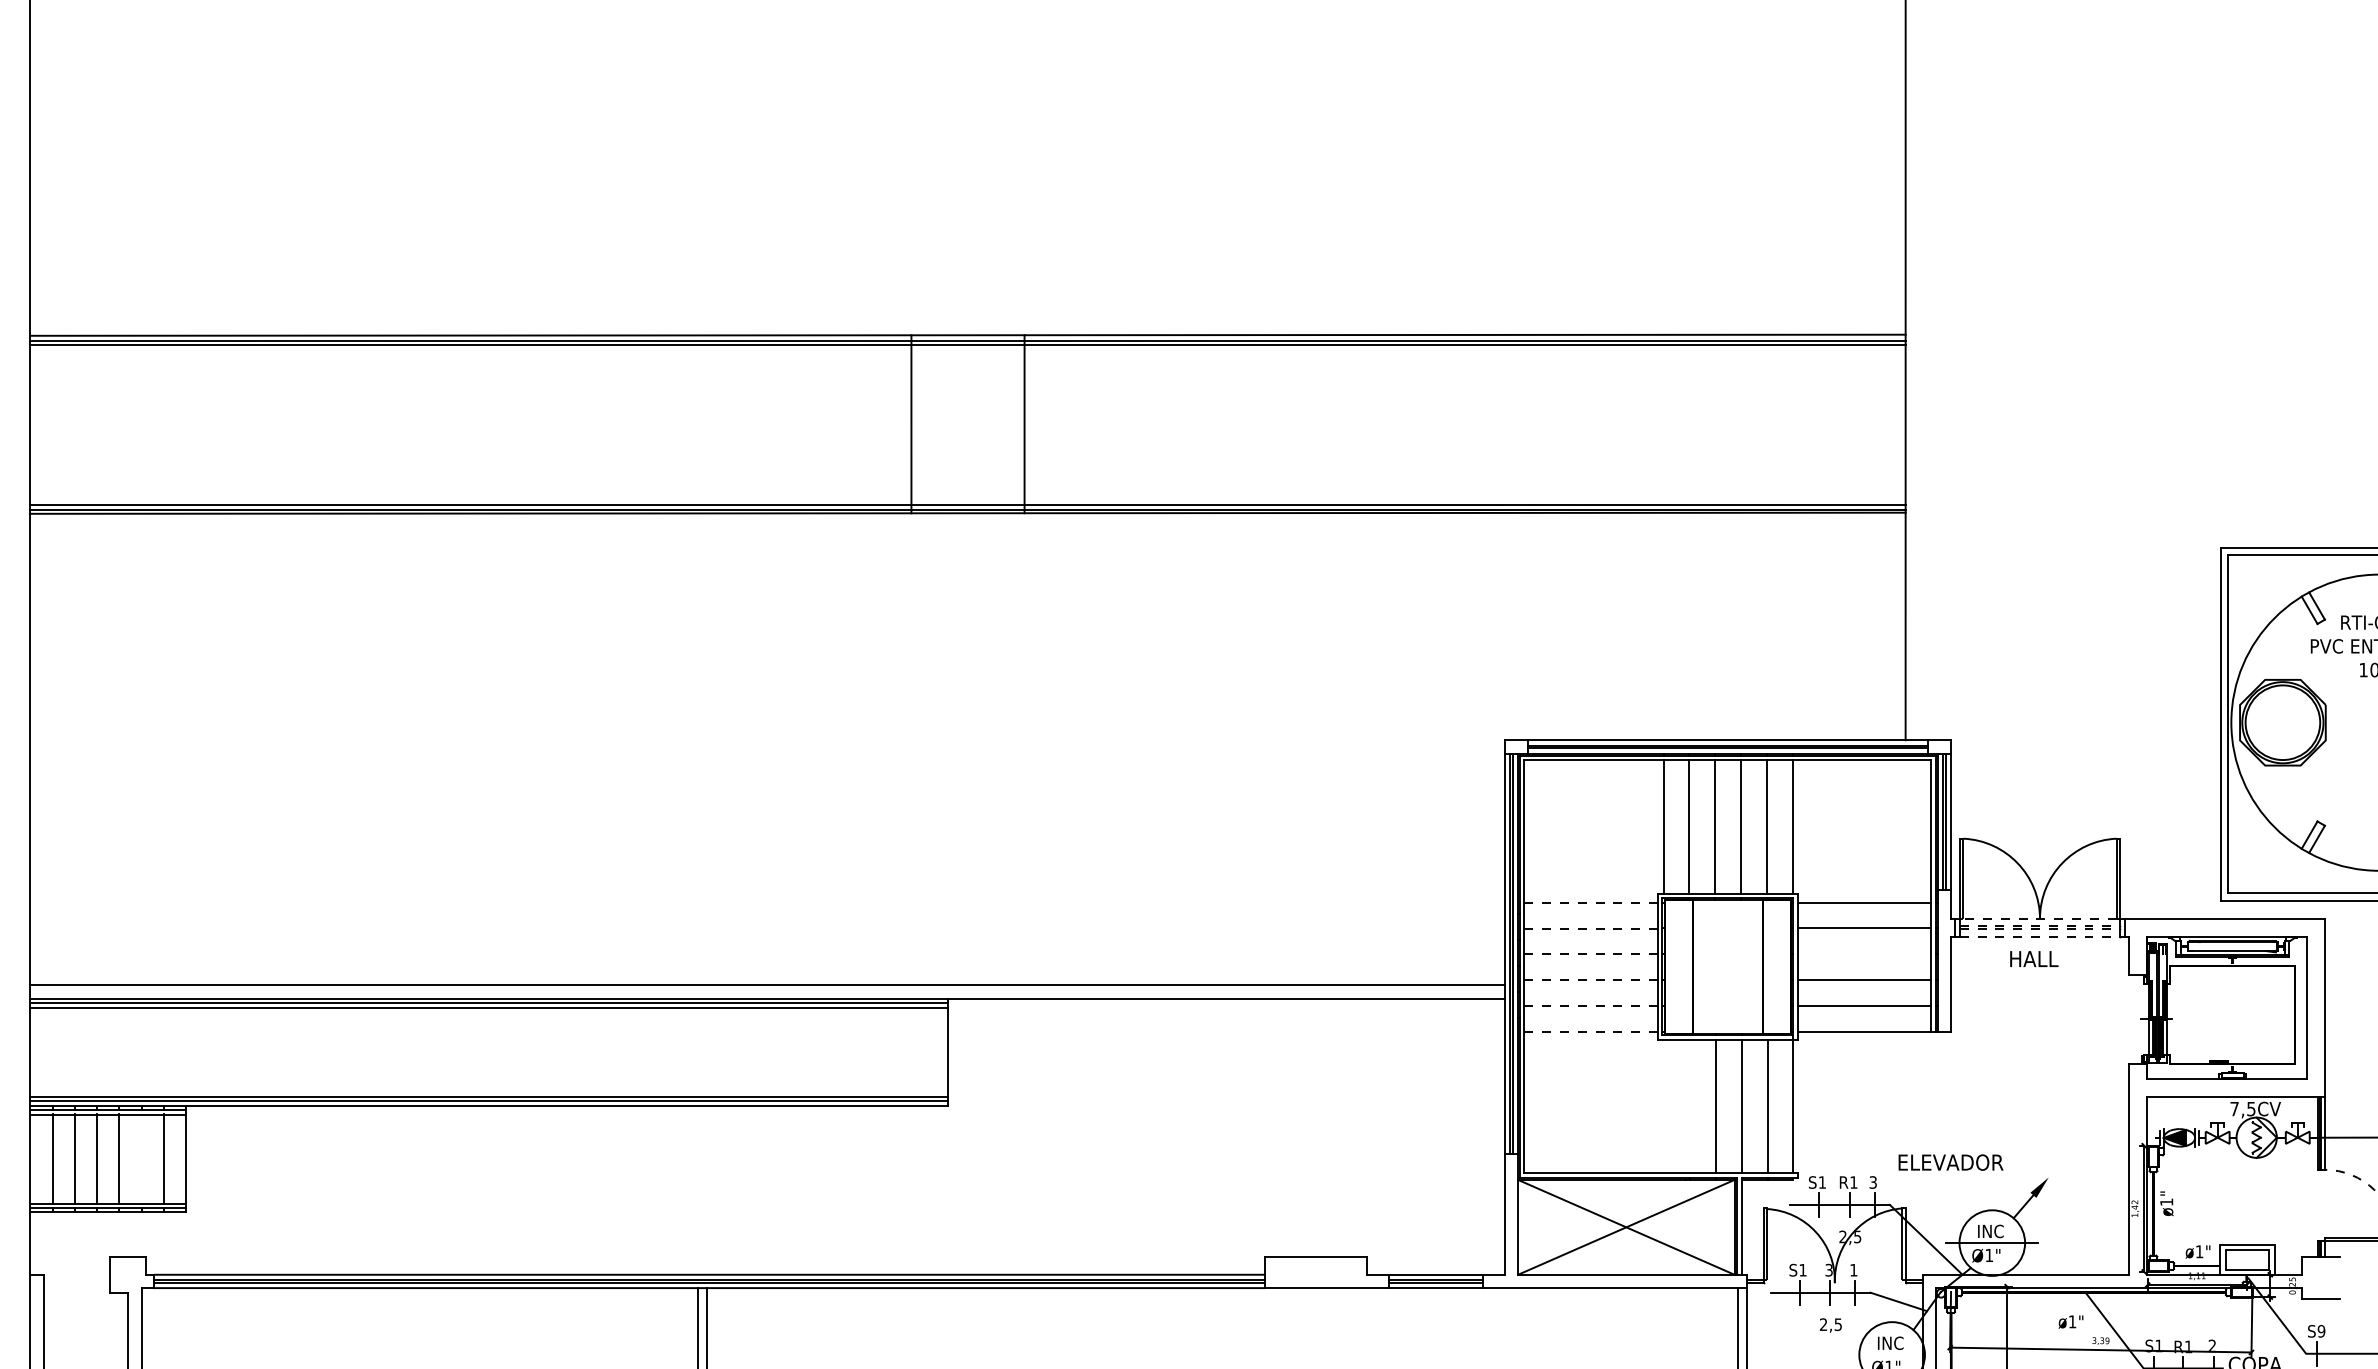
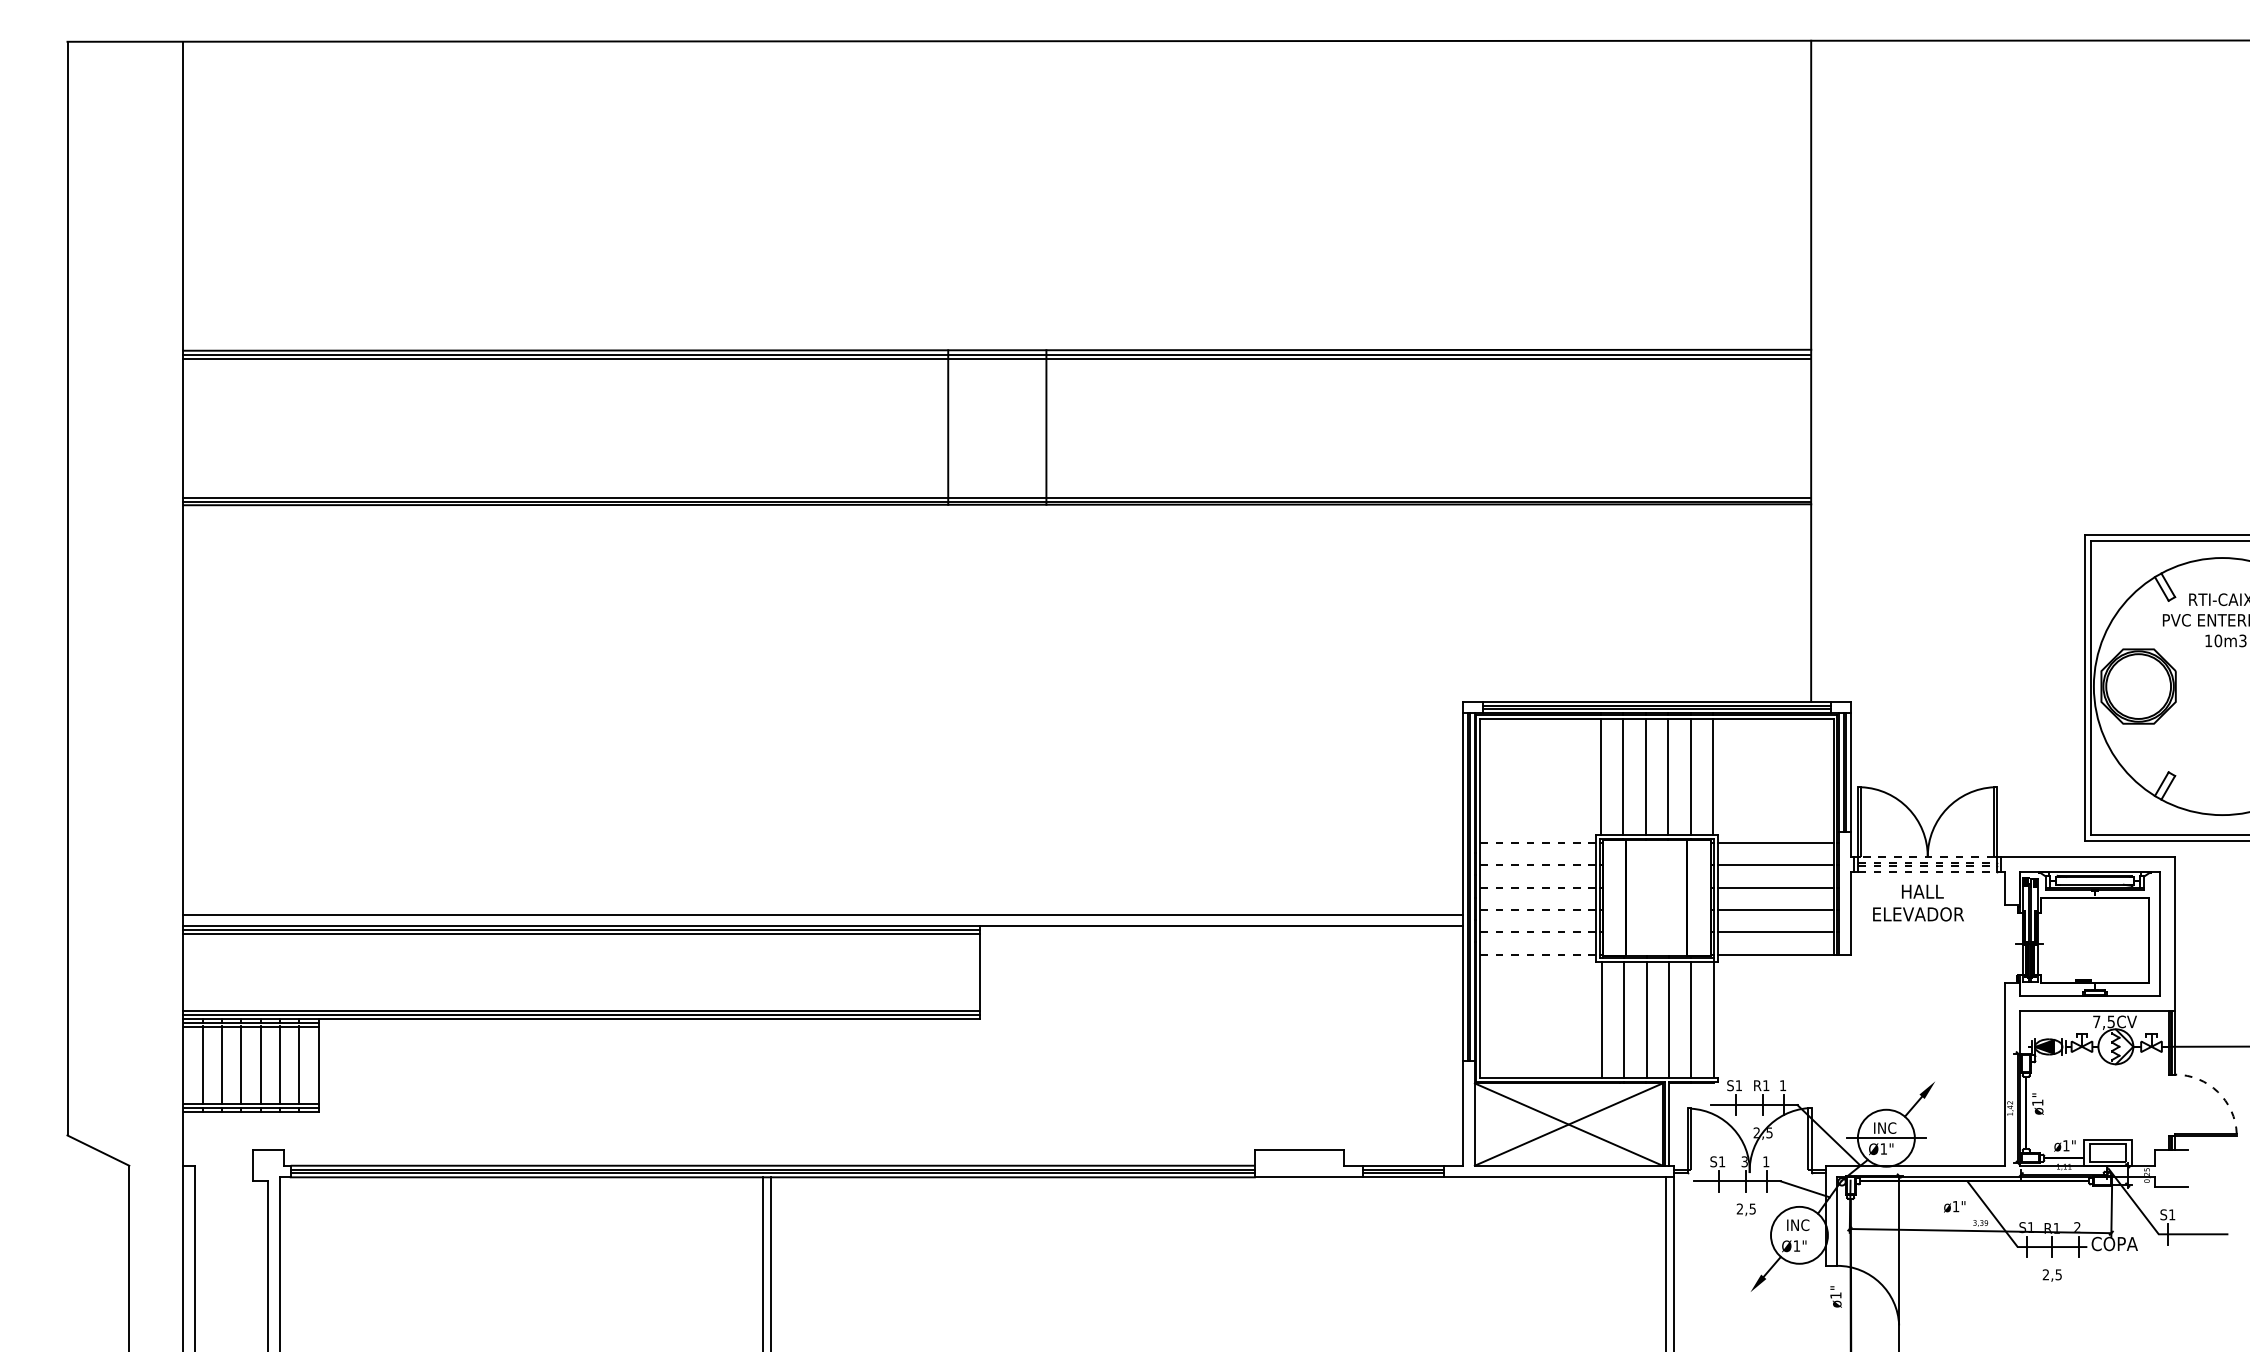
line: (1864, 954) -> (1775, 887), added
line: (1664, 1106) -> (1601, 1019), added
line: (1690, 1106) -> (1624, 1019), added
line: (141, 1158) -> (279, 1064), added
text: (1950, 1162) -> (1918, 914), moved
text: (1872, 1182) -> (1782, 1085), 3 -> 1
text: (2320, 1330) -> (2171, 1214), S9 -> S1

